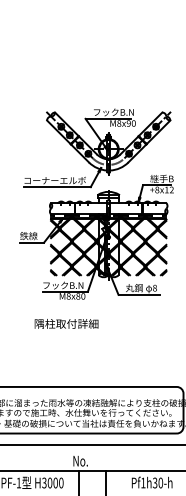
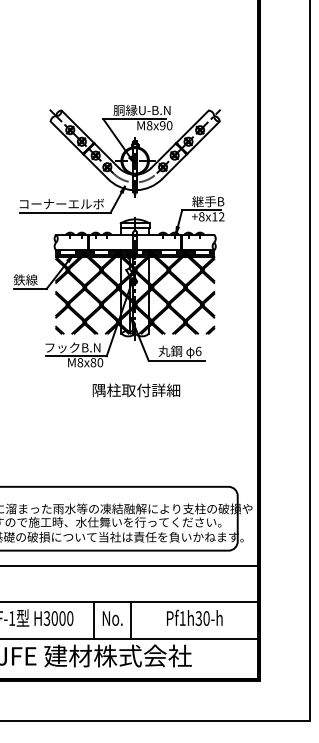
text: (113, 111) -> (141, 109), フックB.N -> 胴縁U-B.N
text: (154, 287) -> (198, 350), 8 -> 6
text: (66, 323) -> (136, 390), moved
text: (80, 461) -> (112, 618), moved

